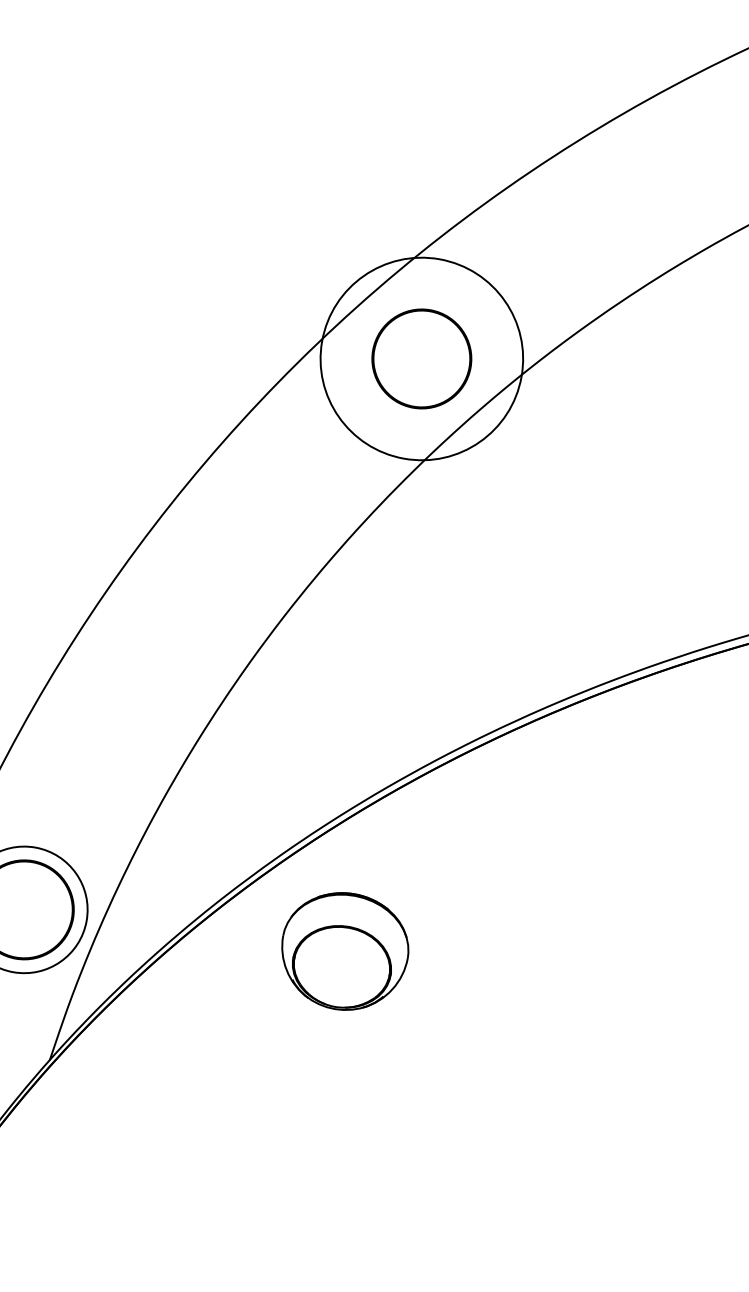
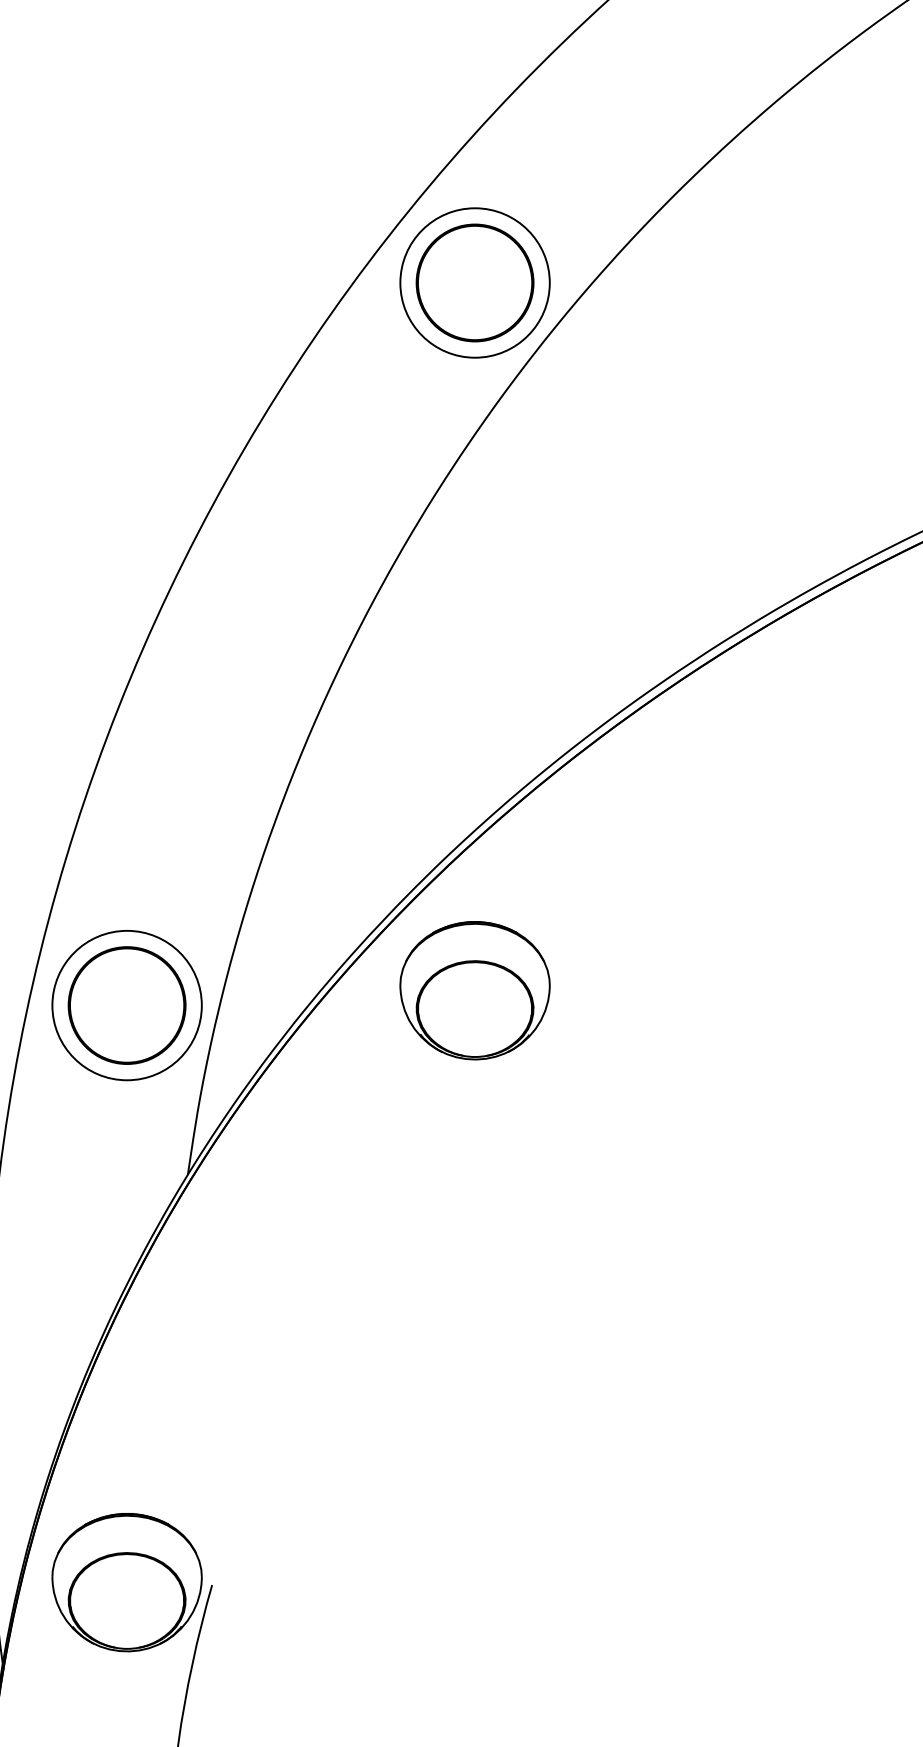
circle: (421, 358) -> (474, 282), size x0.62
part: (344, 951) -> (474, 990), moved

